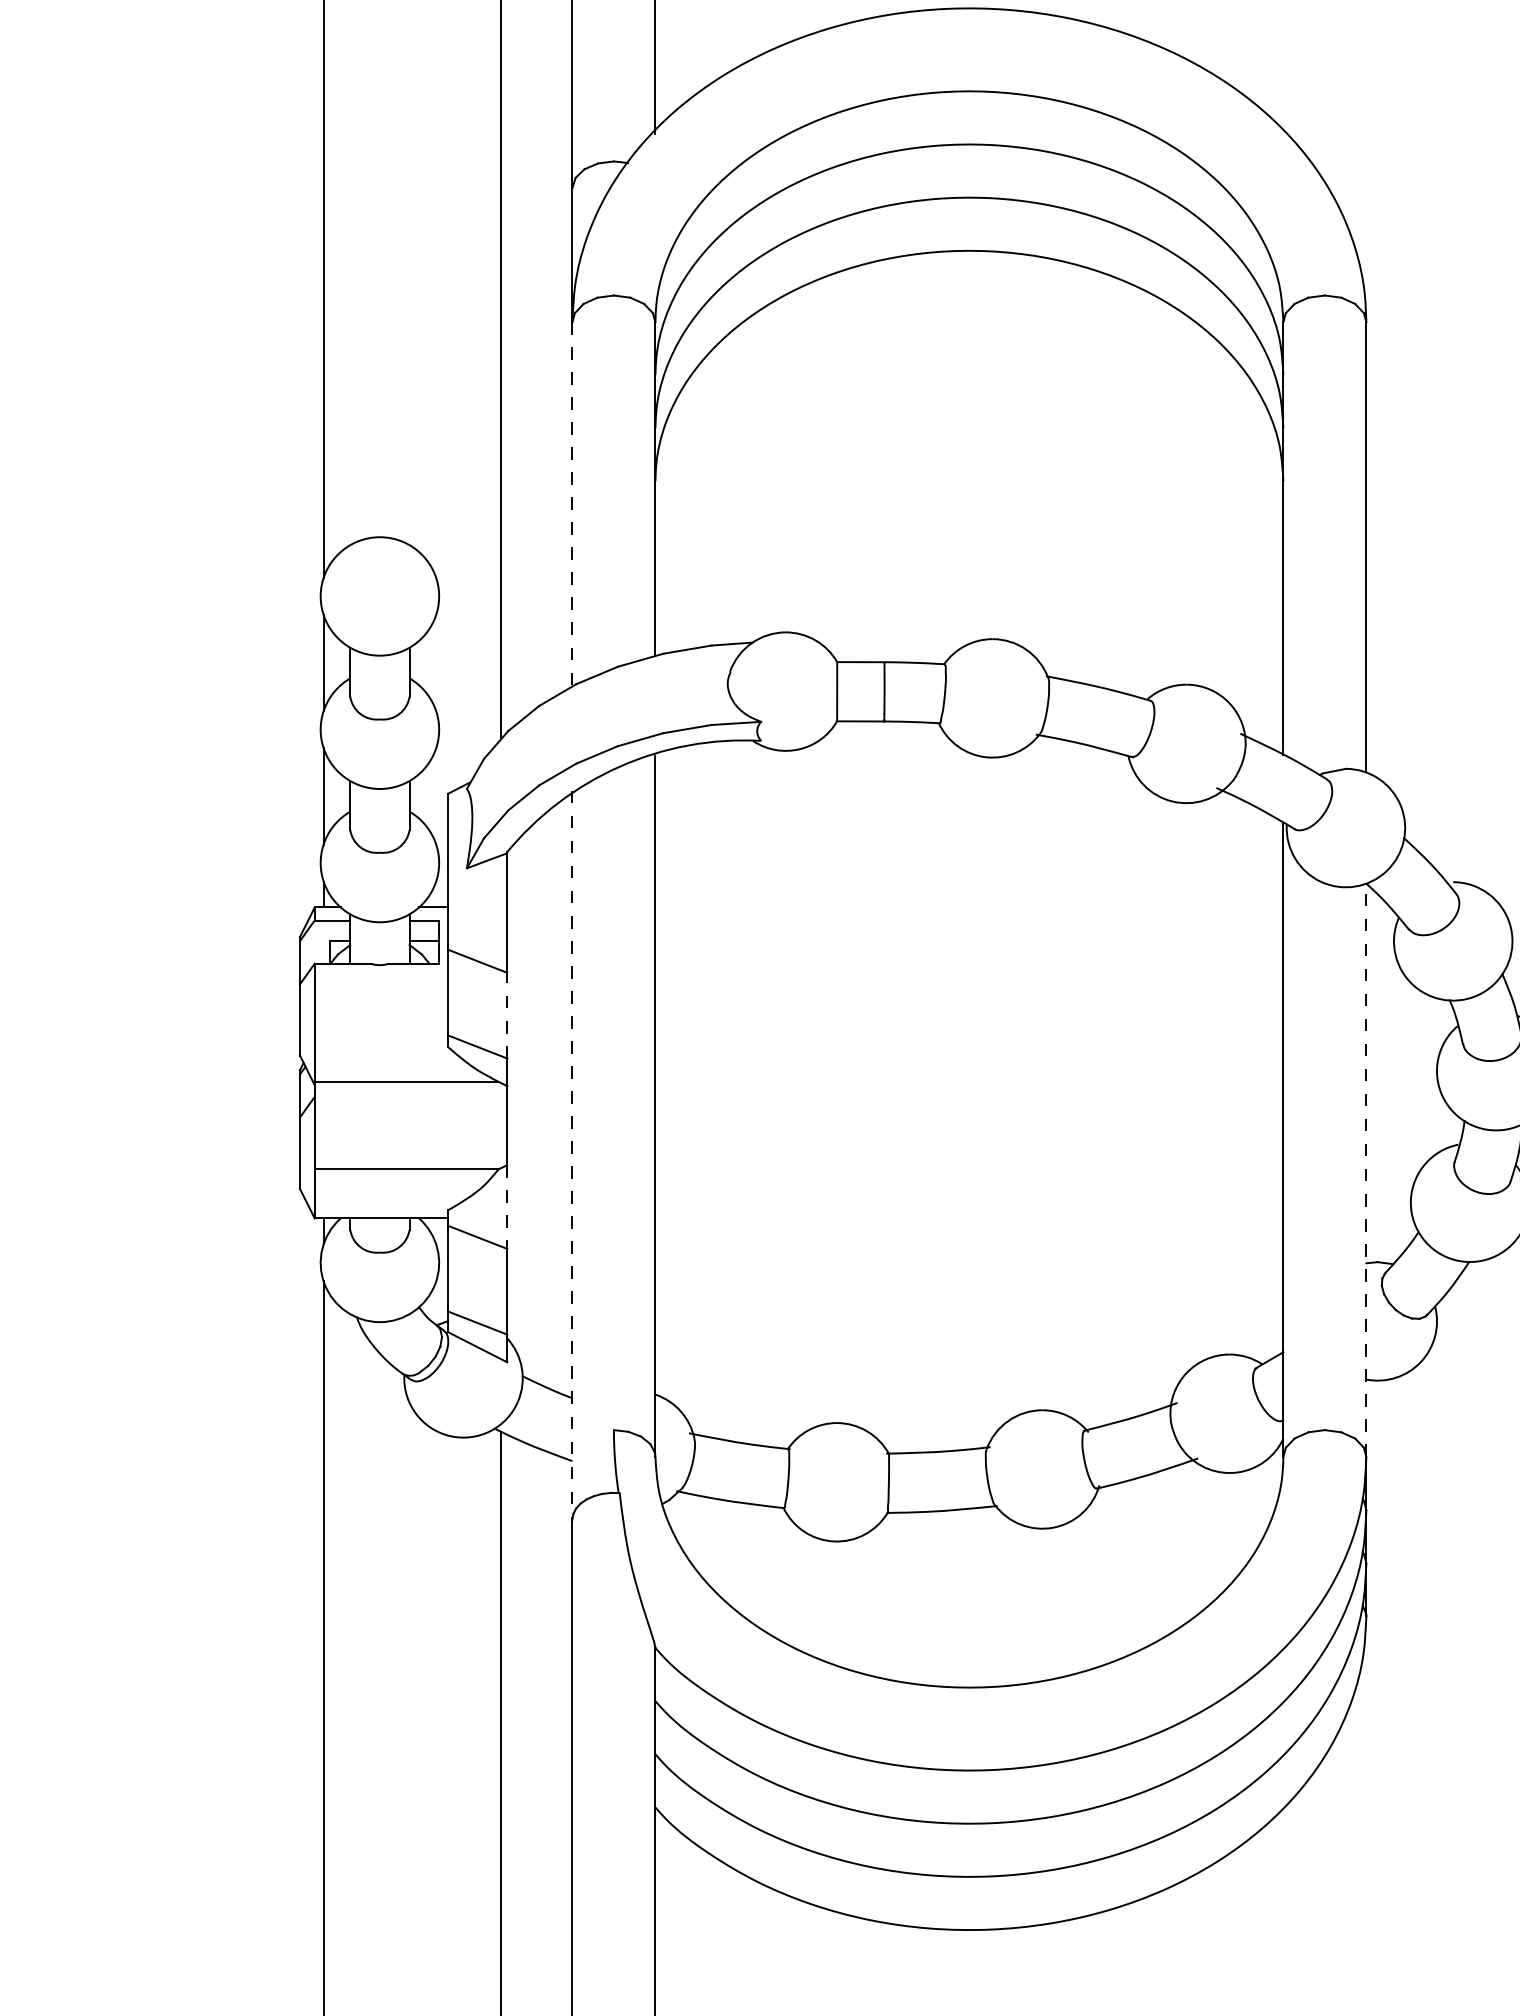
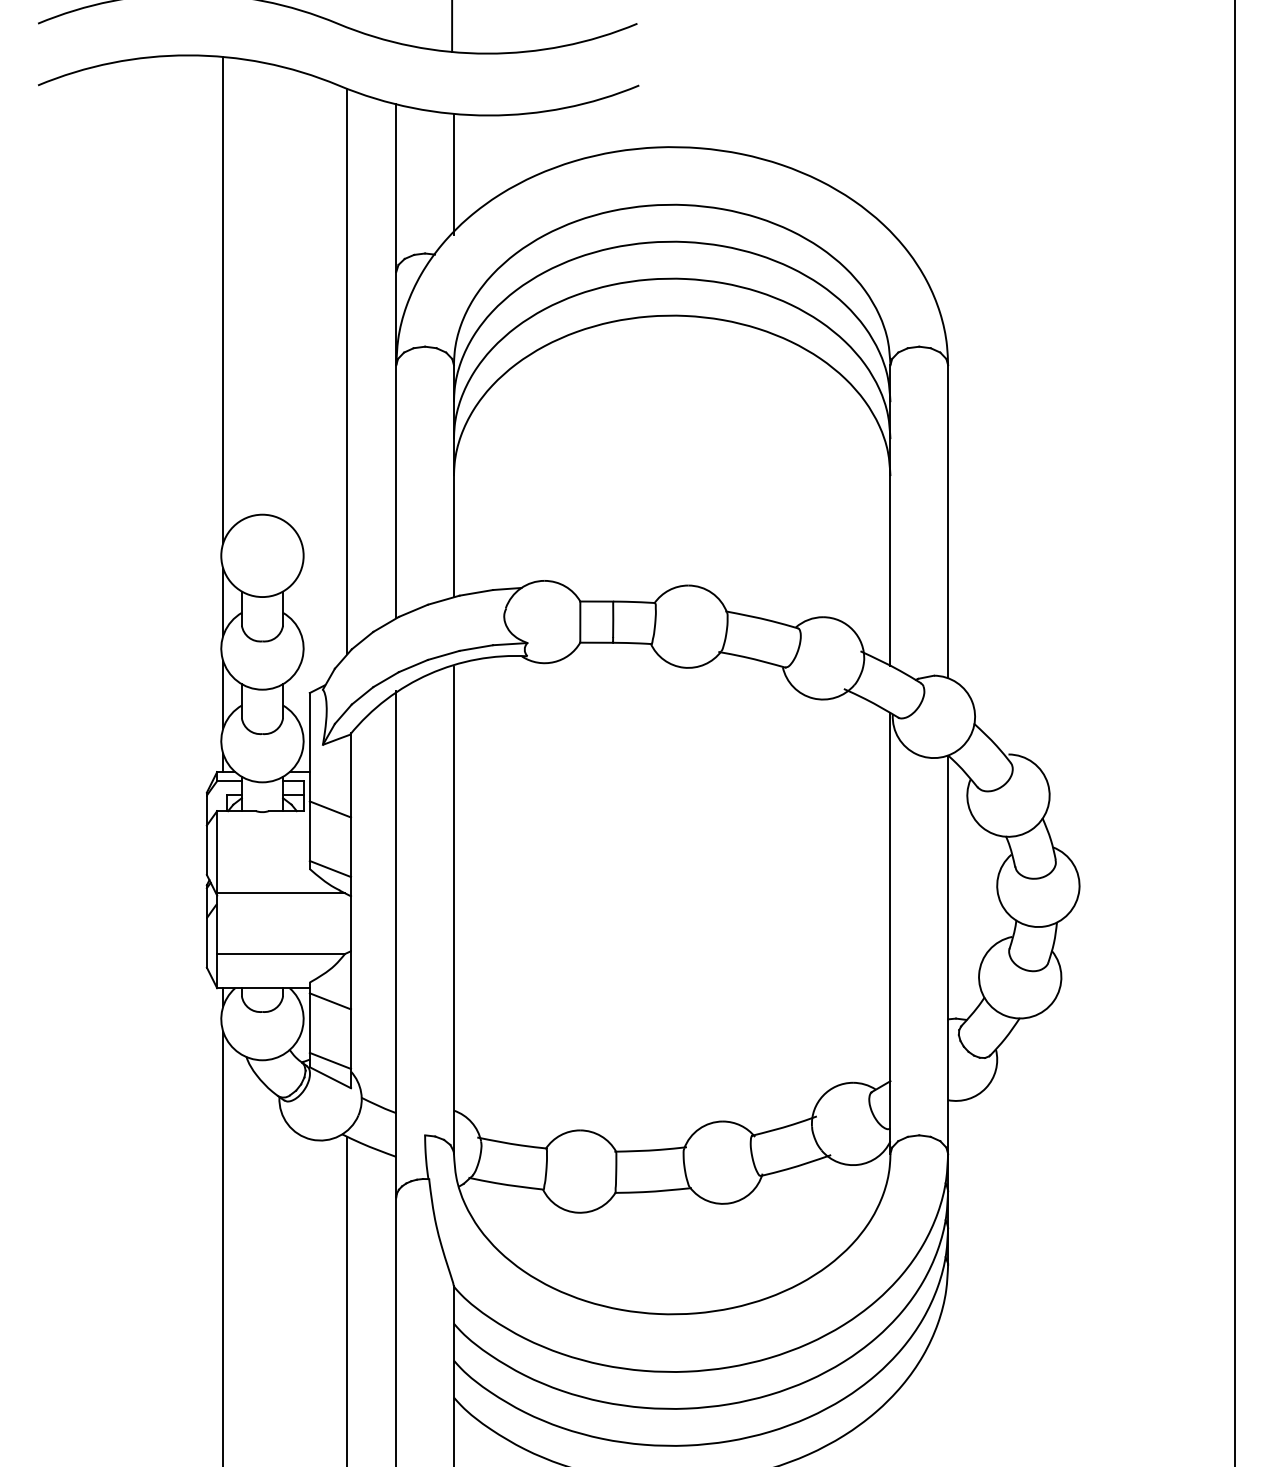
line: (572, 503) -> (396, 491), dashed -> solid
line: (507, 1015) -> (351, 847), dashed -> solid
line: (572, 1155) -> (396, 944), dashed -> solid
line: (1366, 1169) -> (948, 954), dashed -> solid
line: (507, 1207) -> (351, 980), dashed -> solid

